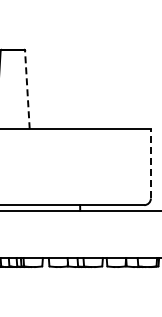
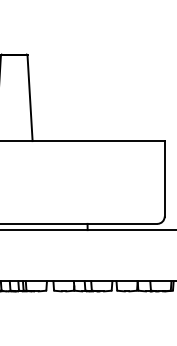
line: (27, 89) -> (30, 97), dashed -> solid
line: (150, 163) -> (164, 178), dashed -> solid

